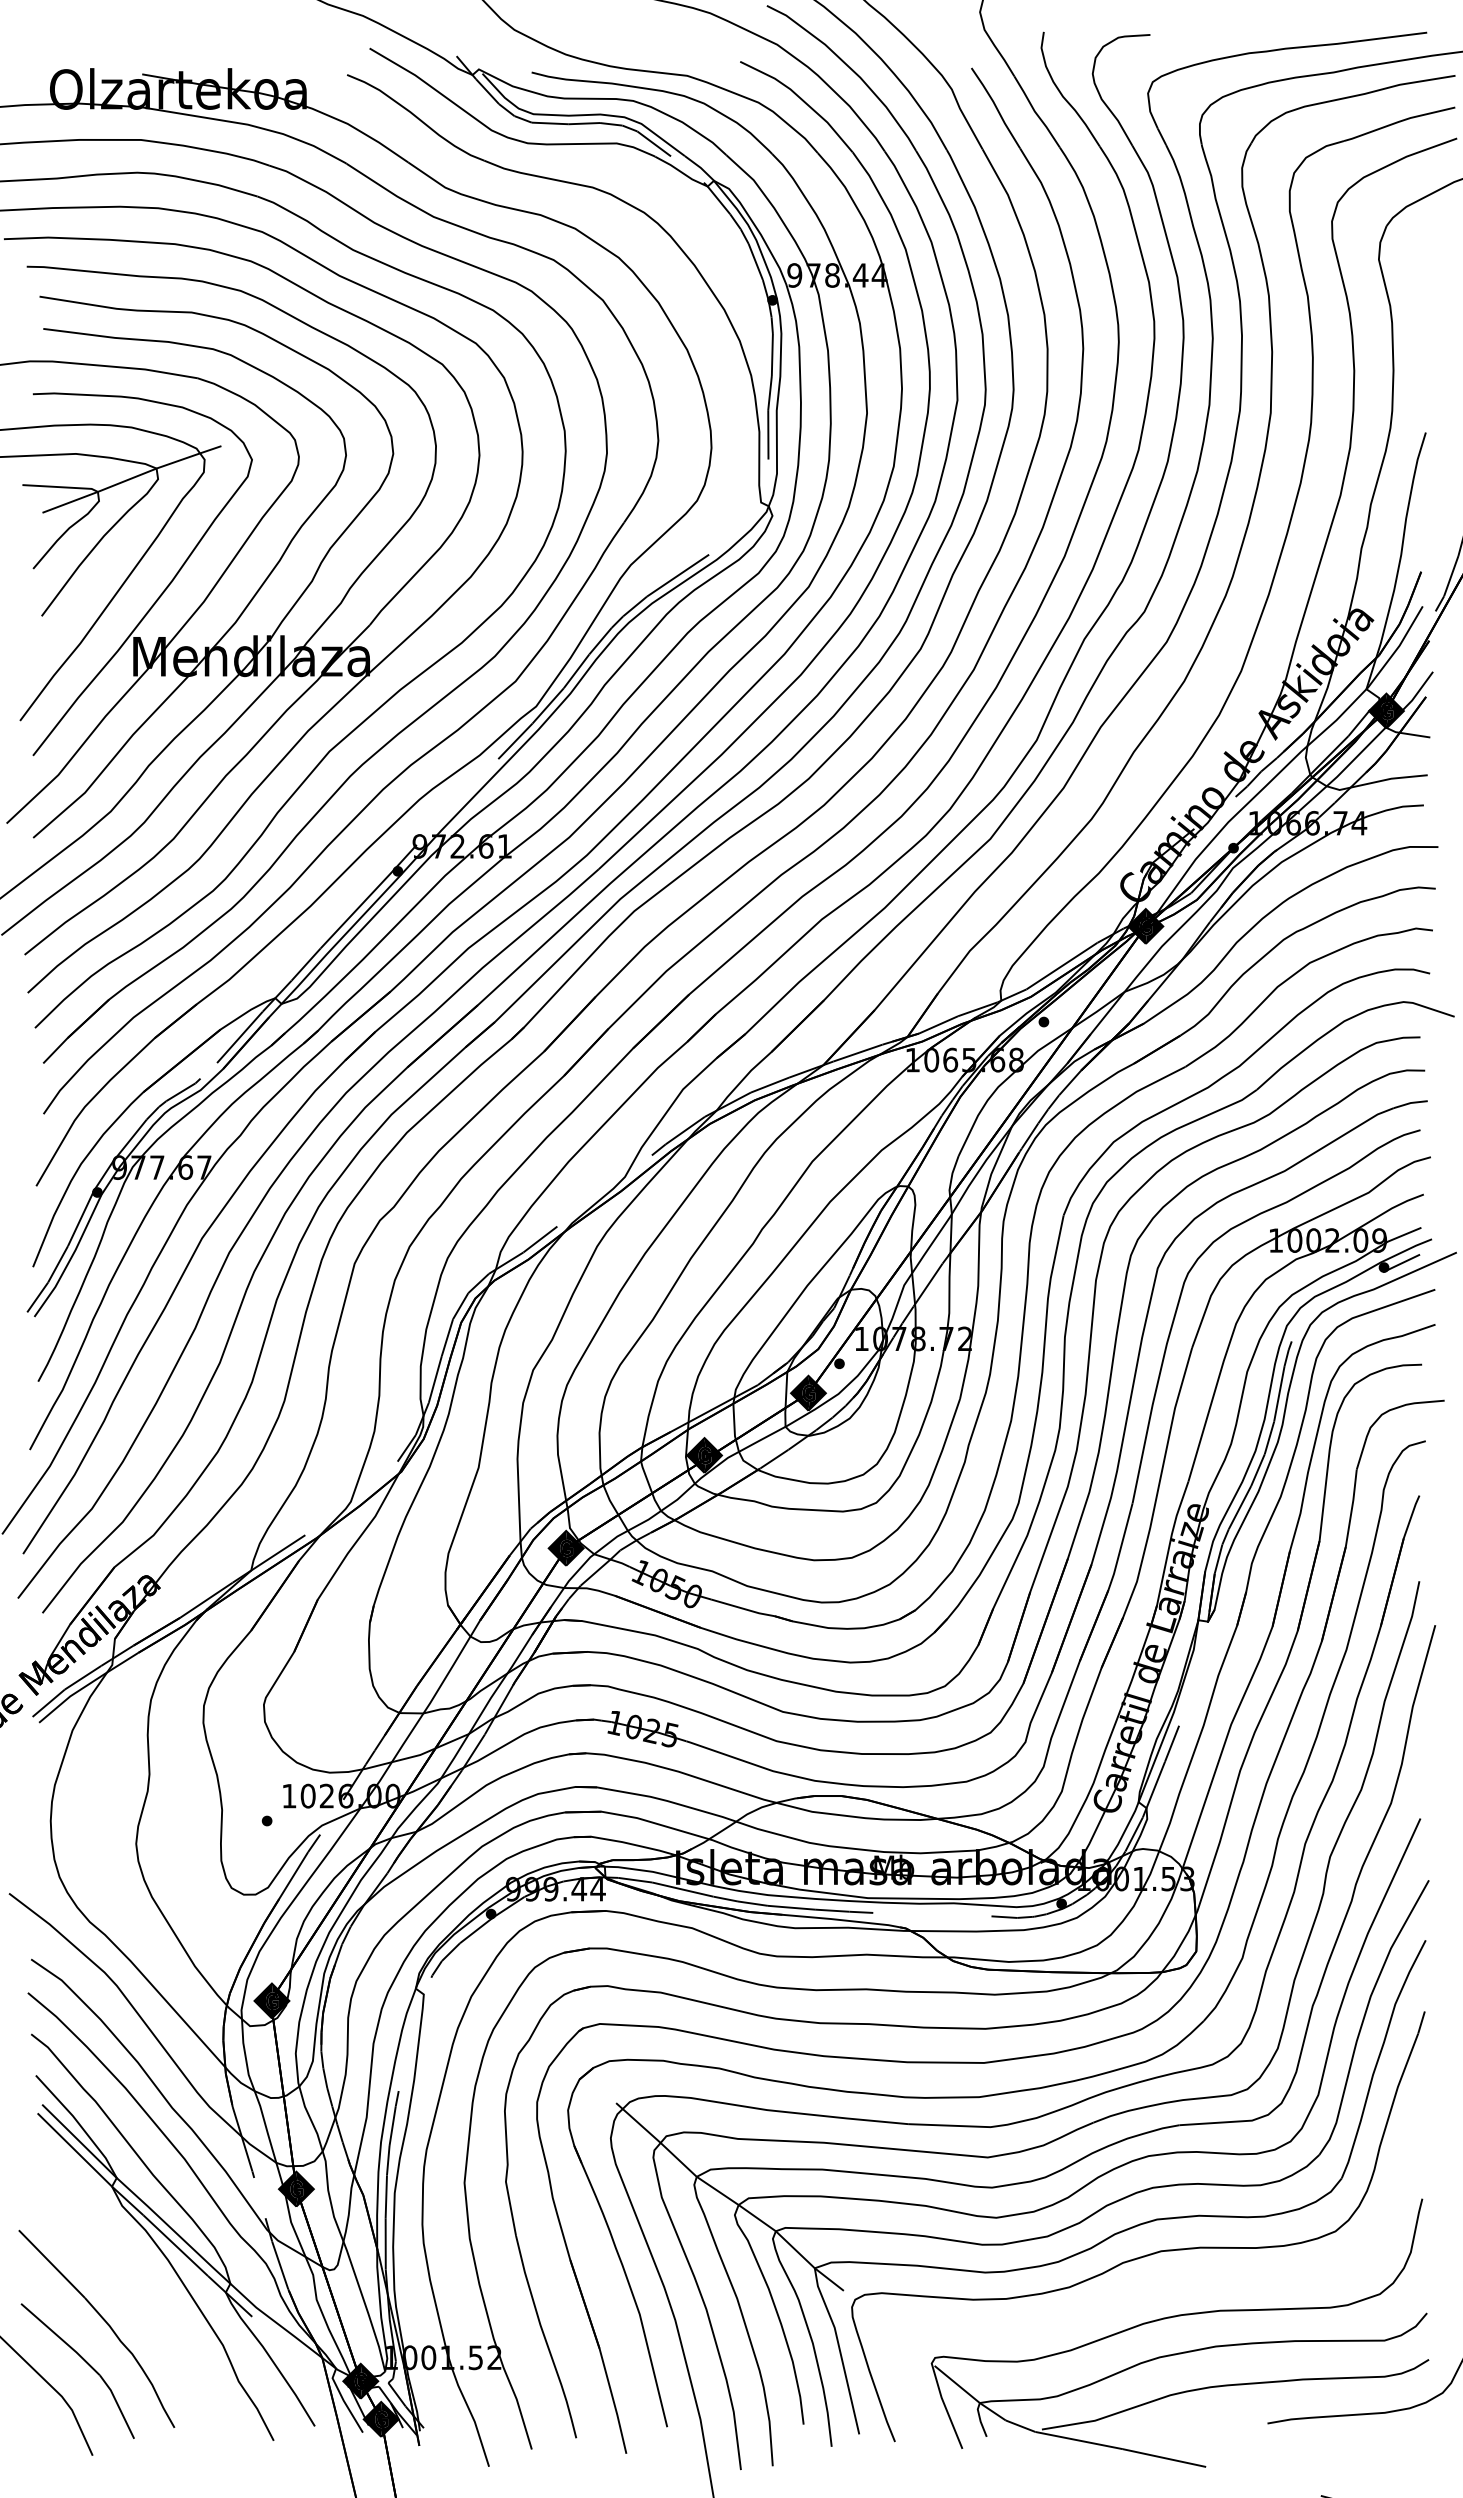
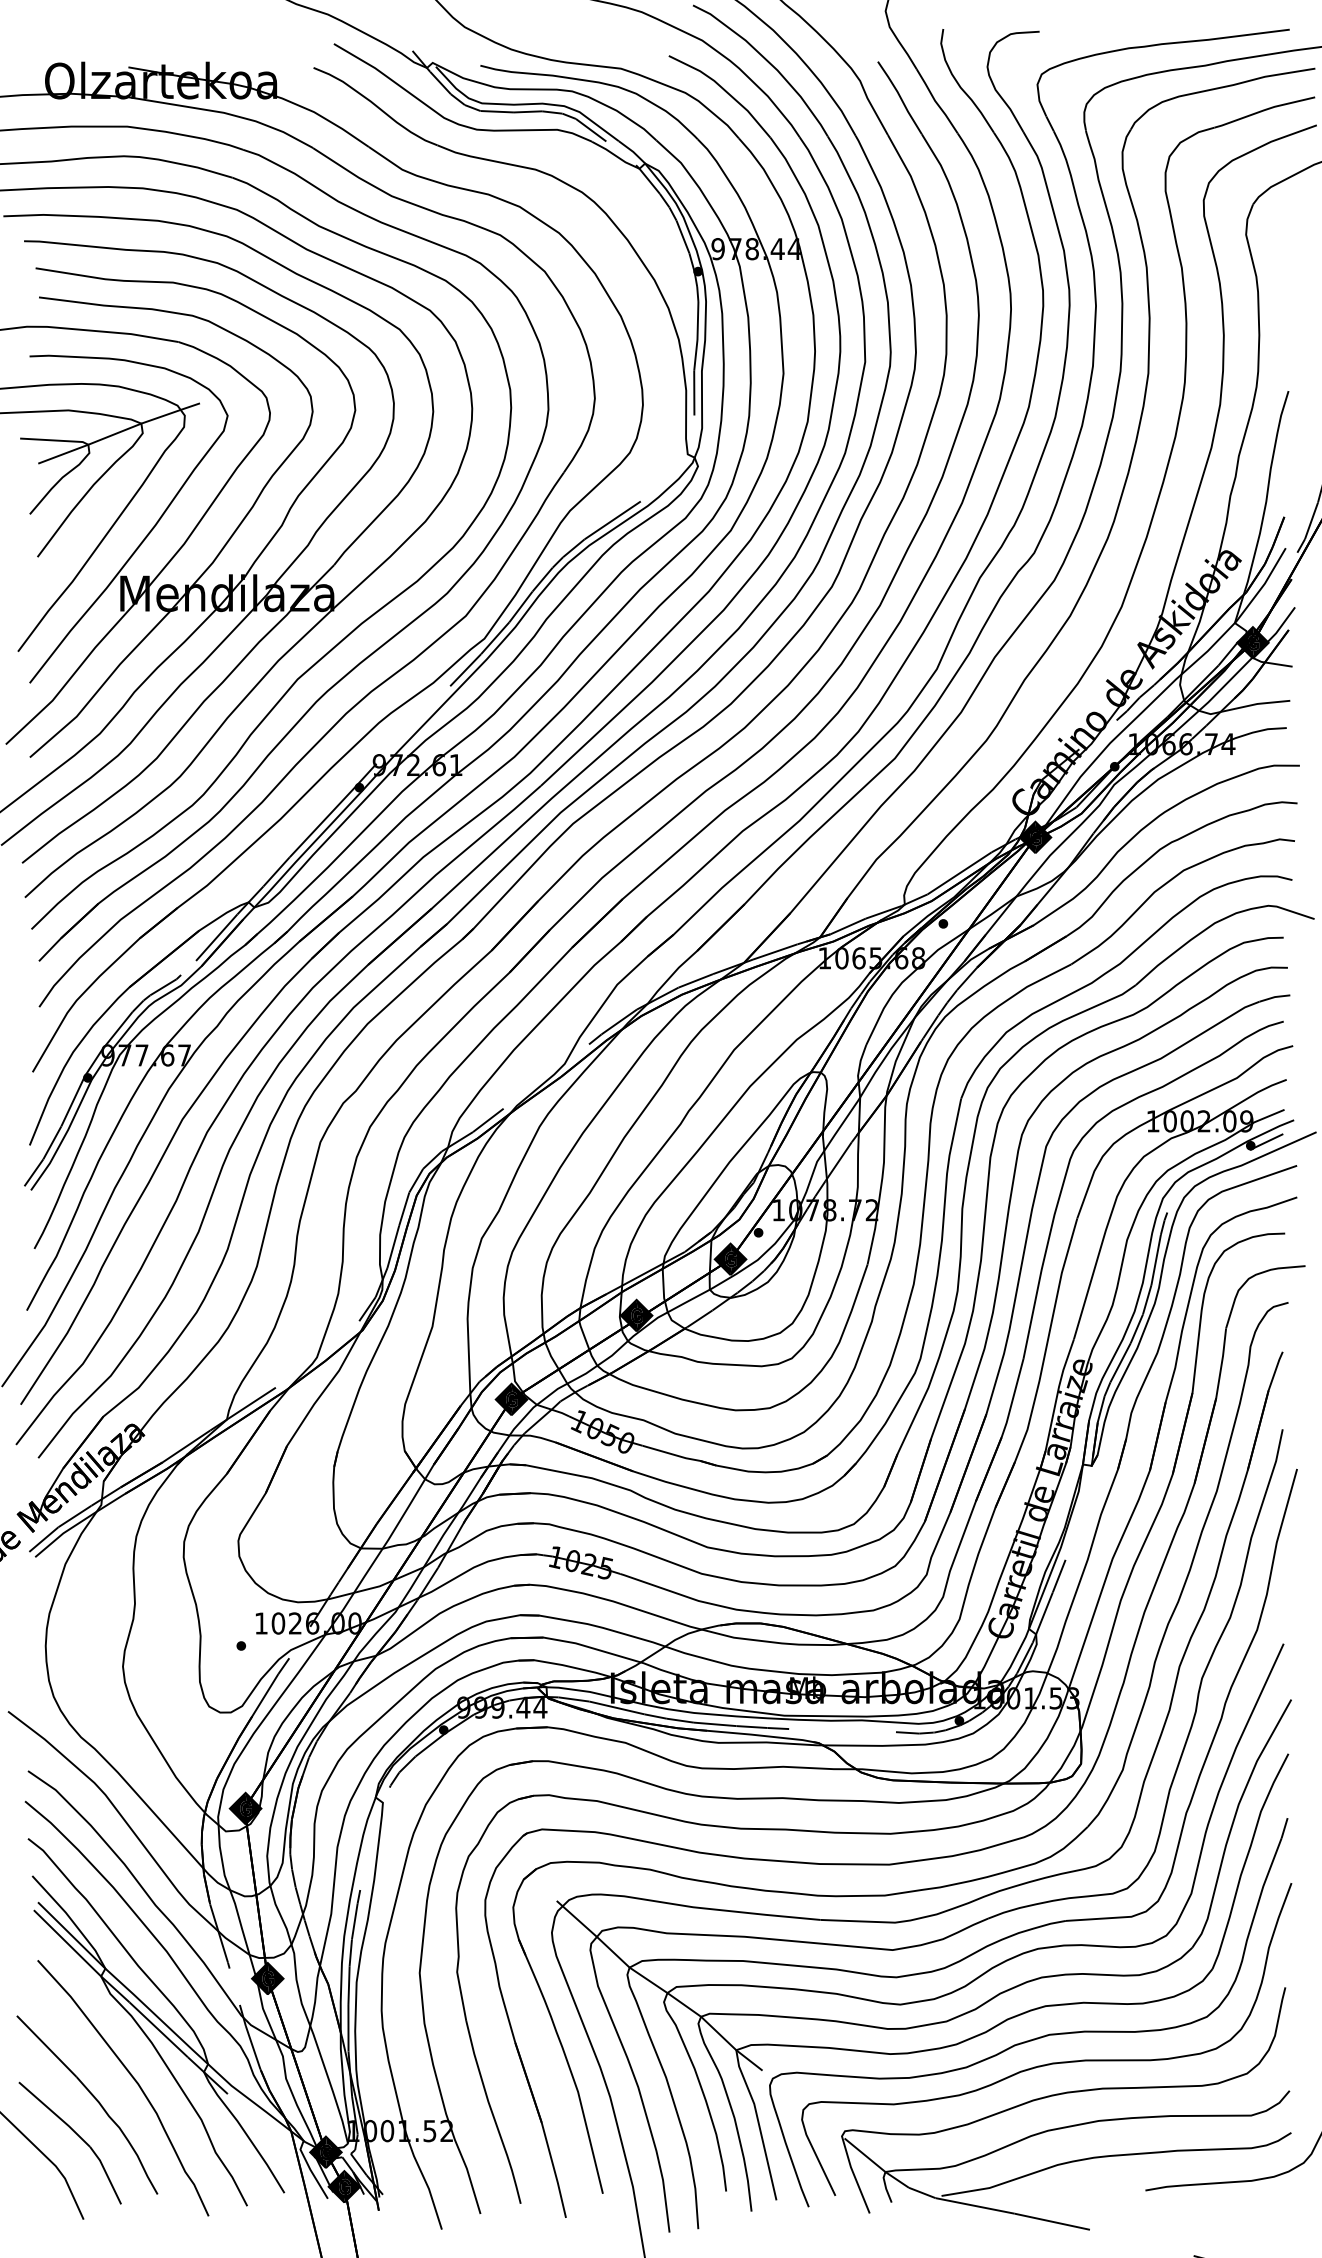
curve: (1161, 2282) -> (1049, 2063), added
curve: (147, 2300) -> (133, 2079), added

